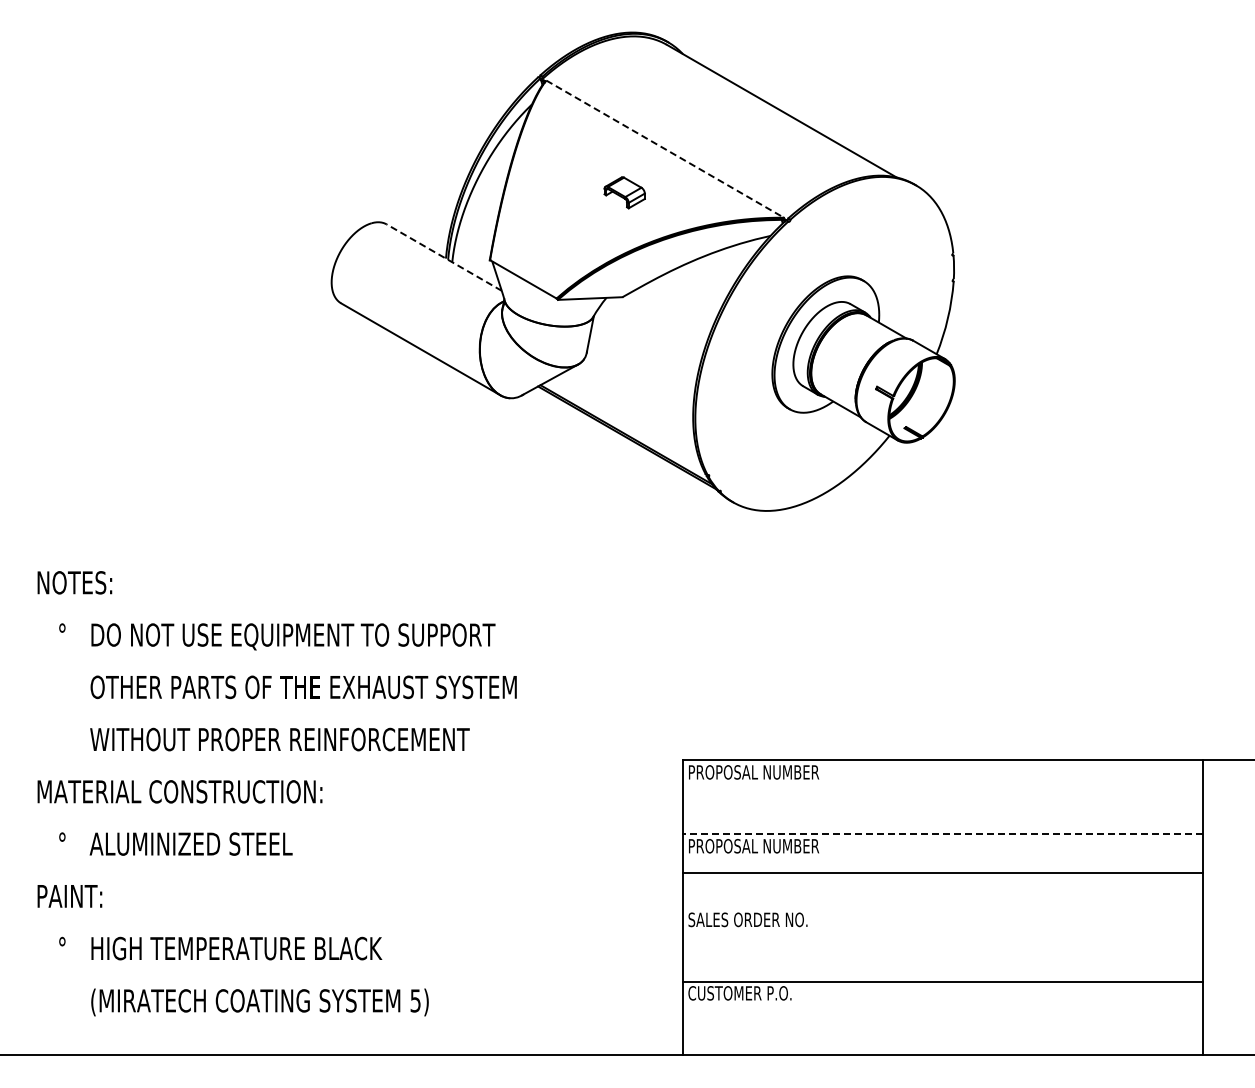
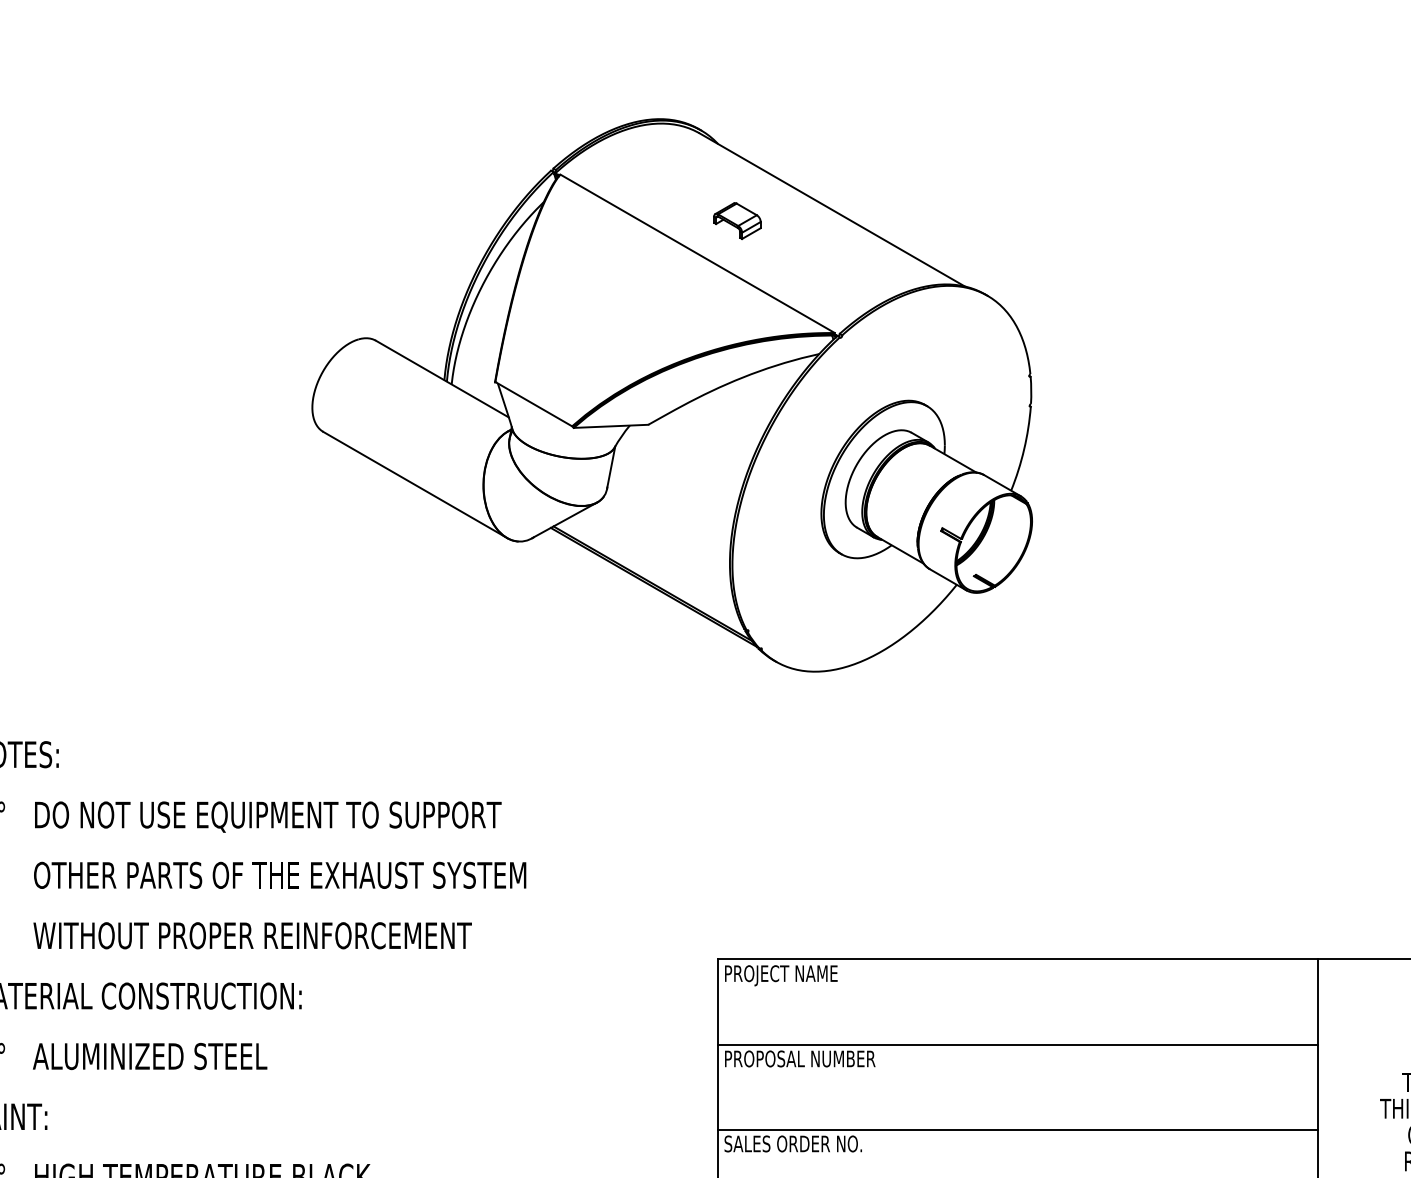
line: (665, 149) -> (697, 254), dashed -> solid
part: (624, 192) -> (737, 220), moved
line: (443, 257) -> (441, 378), dashed -> solid
text: (766, 774) -> (814, 976), PROPOSAL NUMBER -> PROJECT NAME
line: (942, 833) -> (1017, 1044), dashed -> solid
line: (942, 872) -> (1017, 1129), moved

